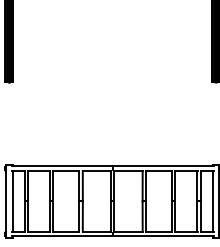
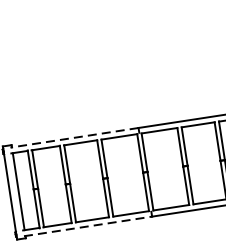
line: (62, 166) -> (74, 137), solid -> dashed
line: (62, 236) -> (88, 226), solid -> dashed

